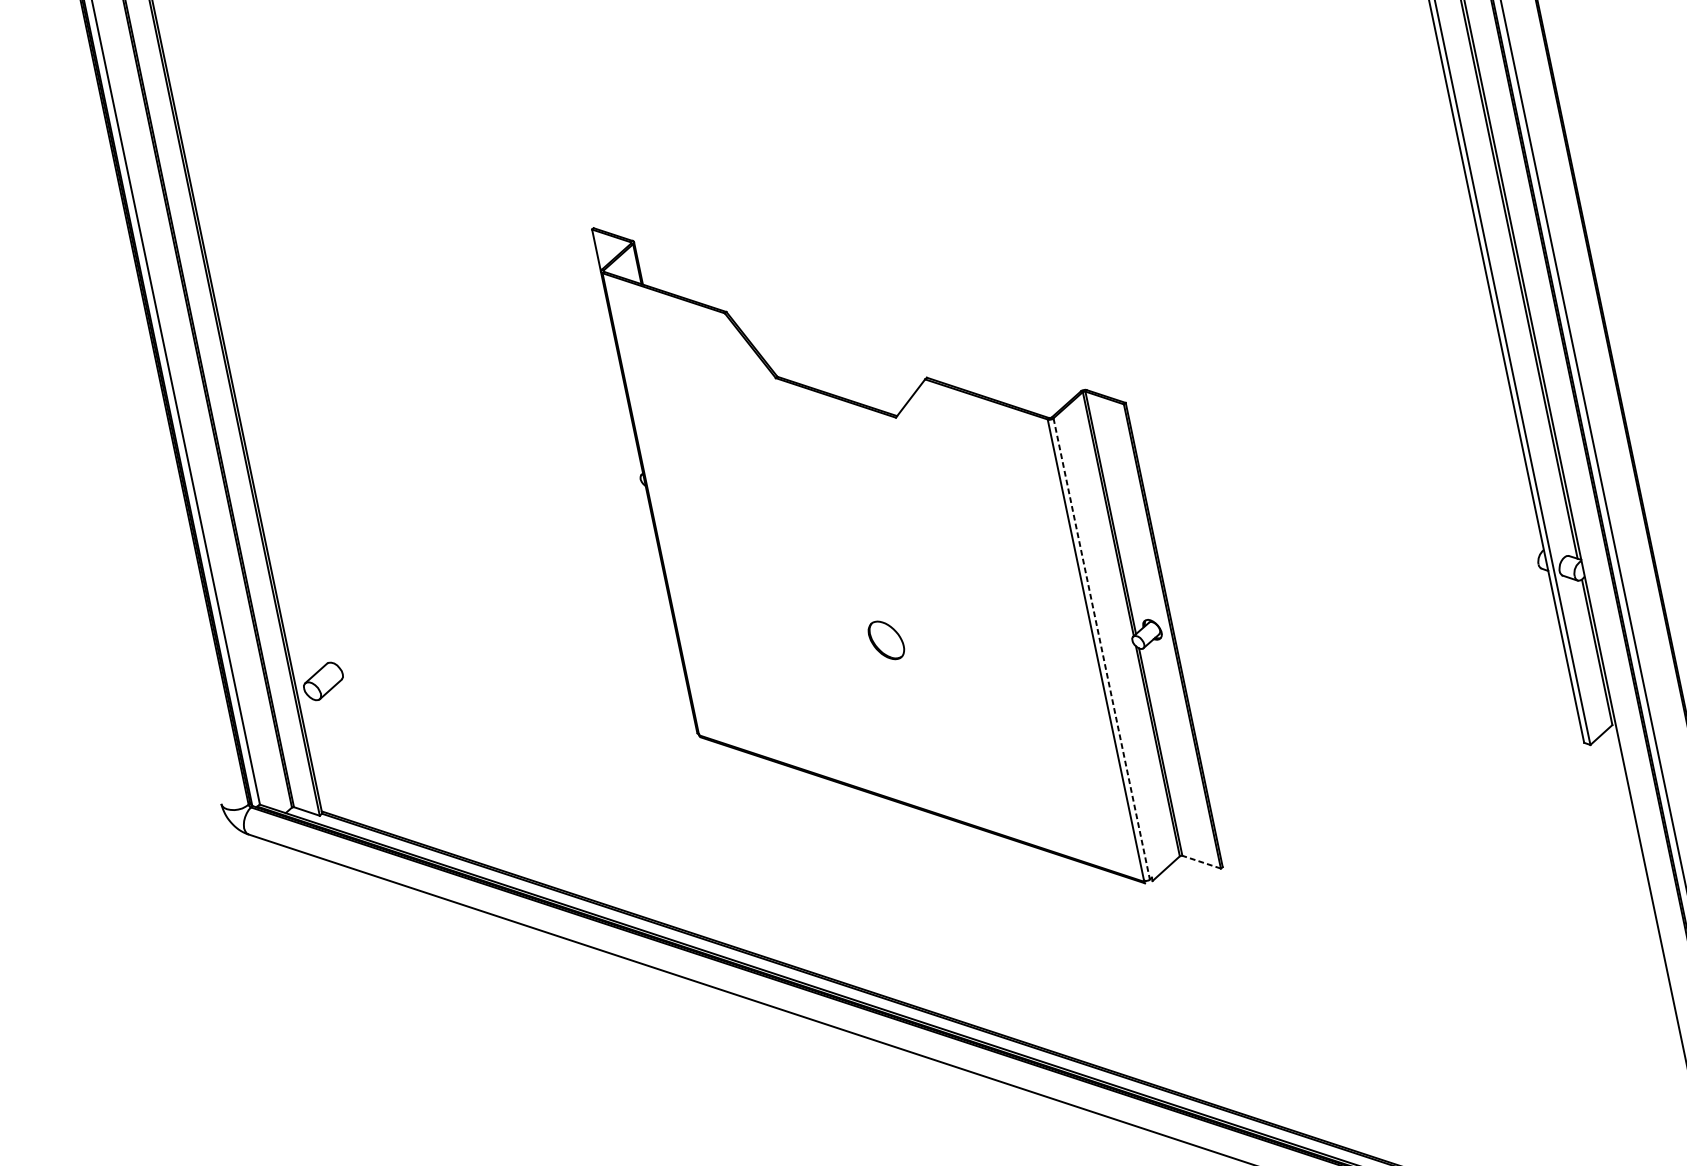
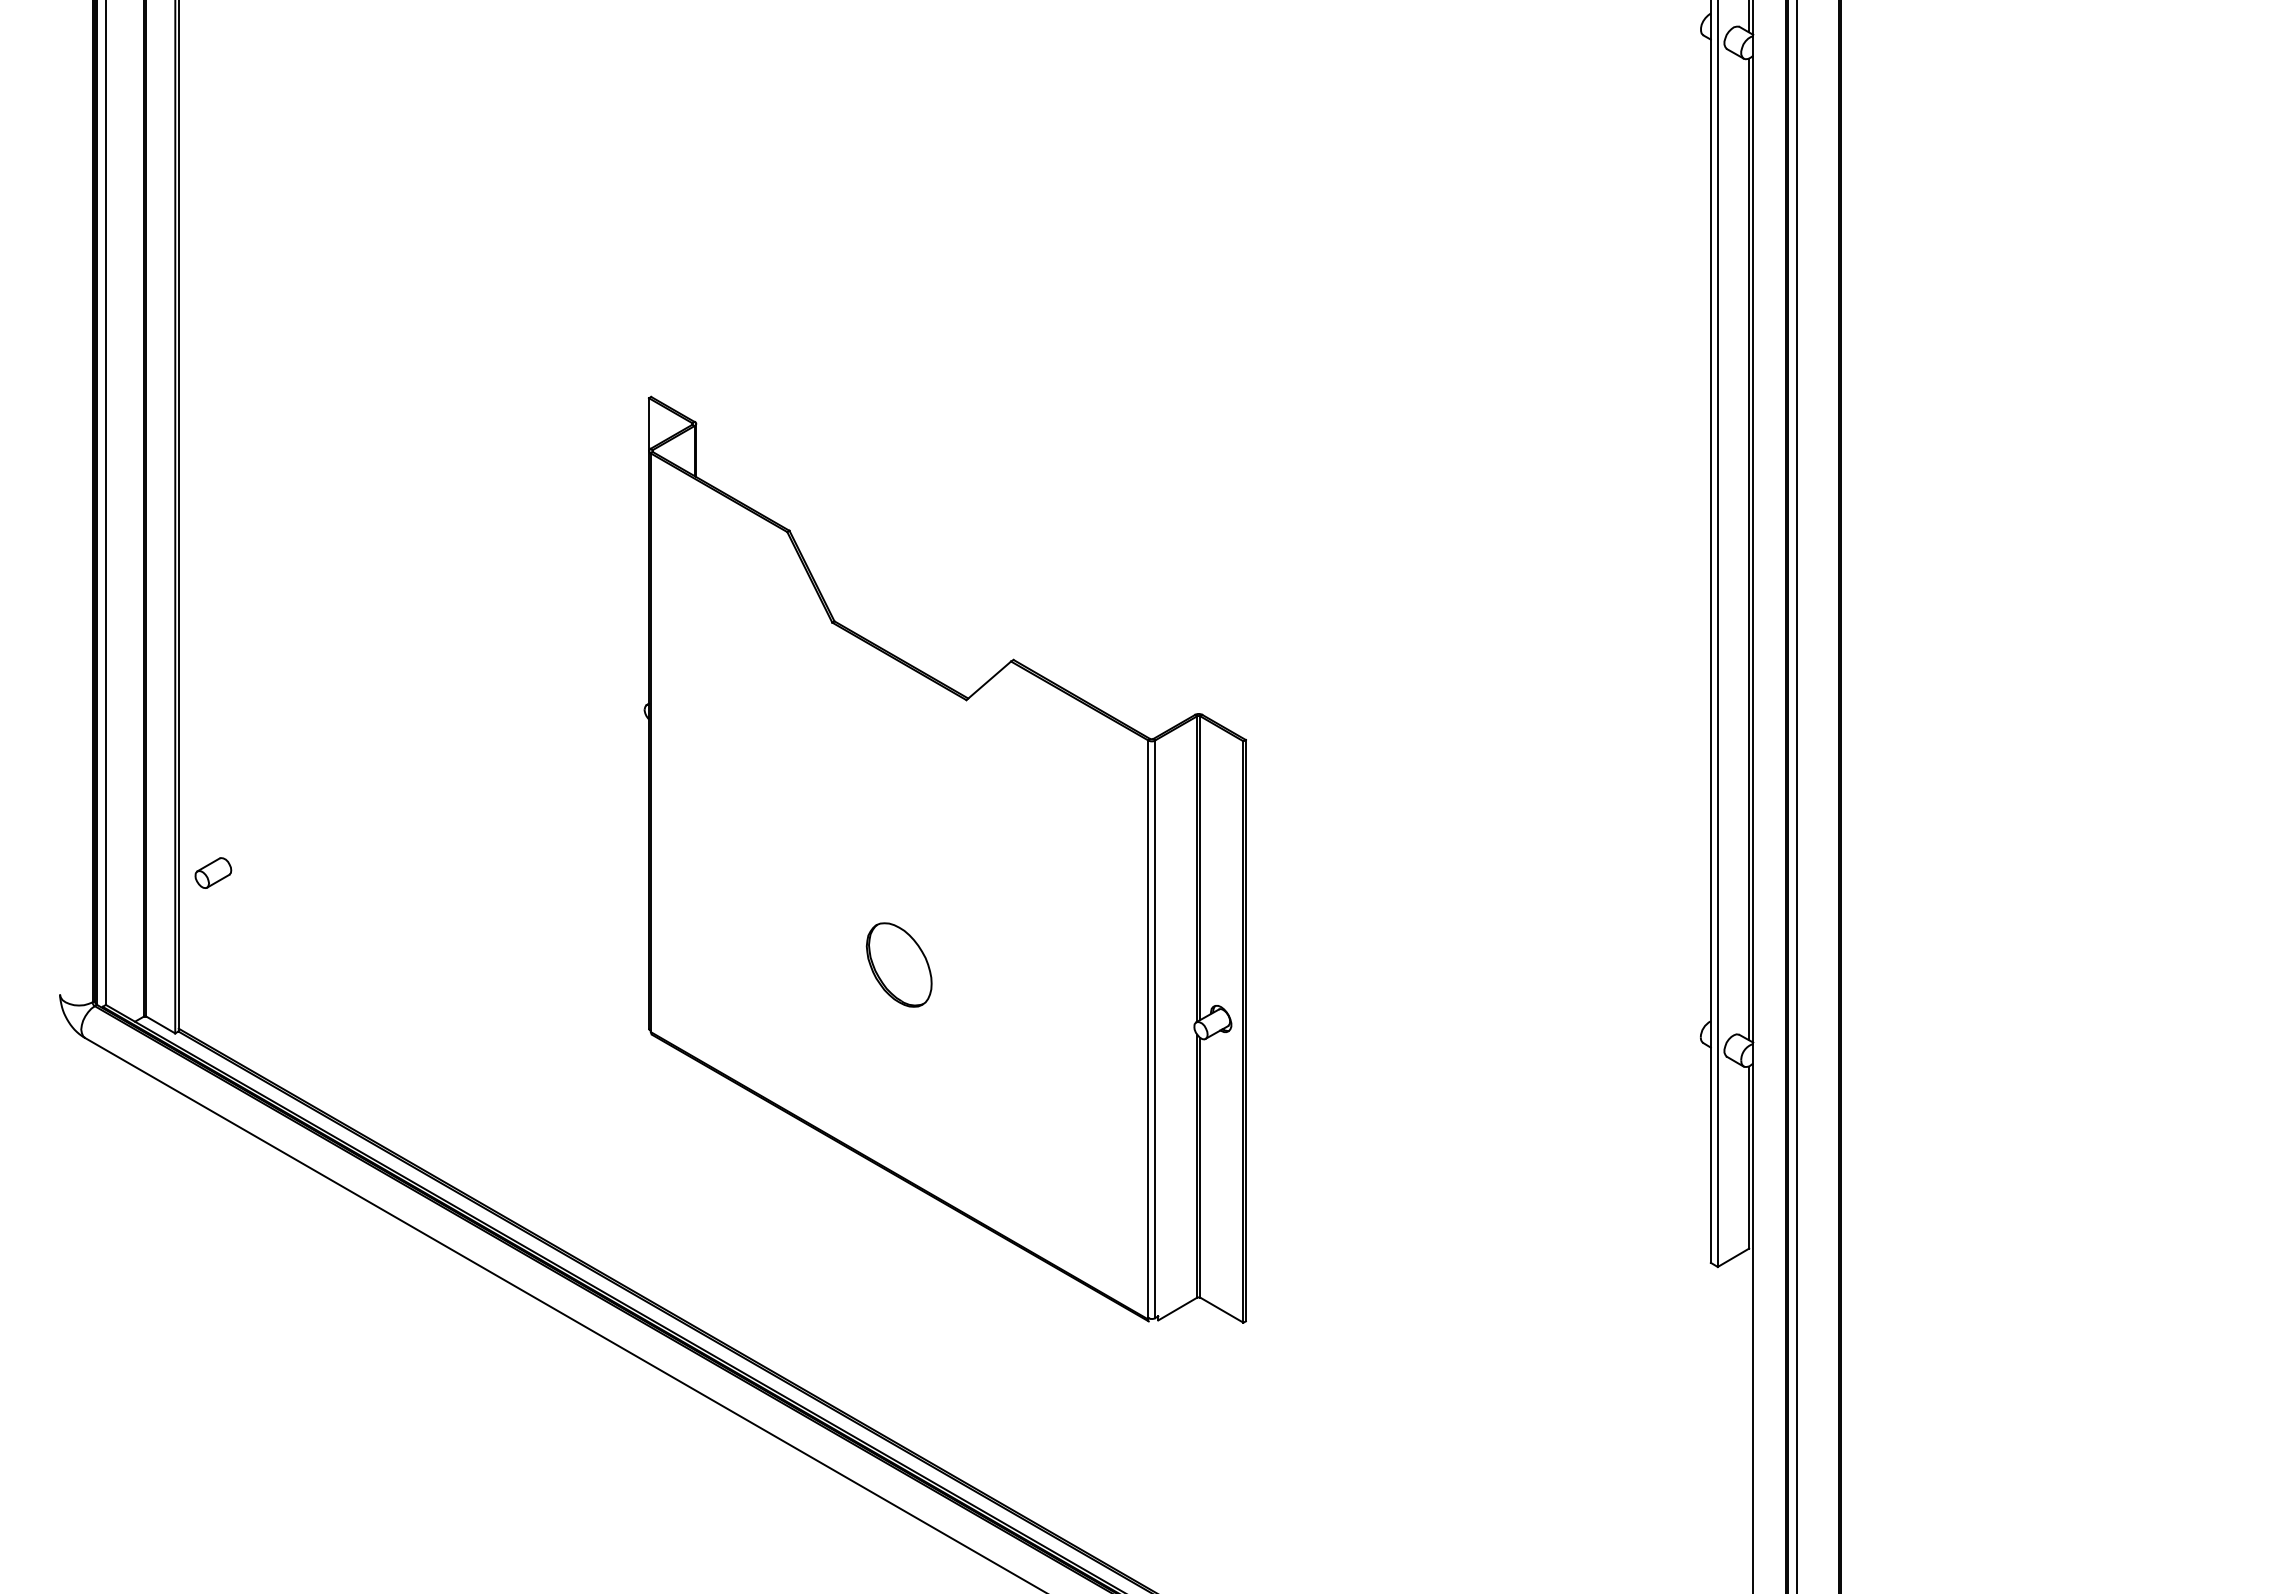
part: (885, 640) -> (898, 964), size x1.67
line: (1101, 649) -> (1155, 1029), dashed -> solid
part: (323, 680) -> (213, 872), size x0.71
line: (1201, 862) -> (1221, 1310), dashed -> solid

